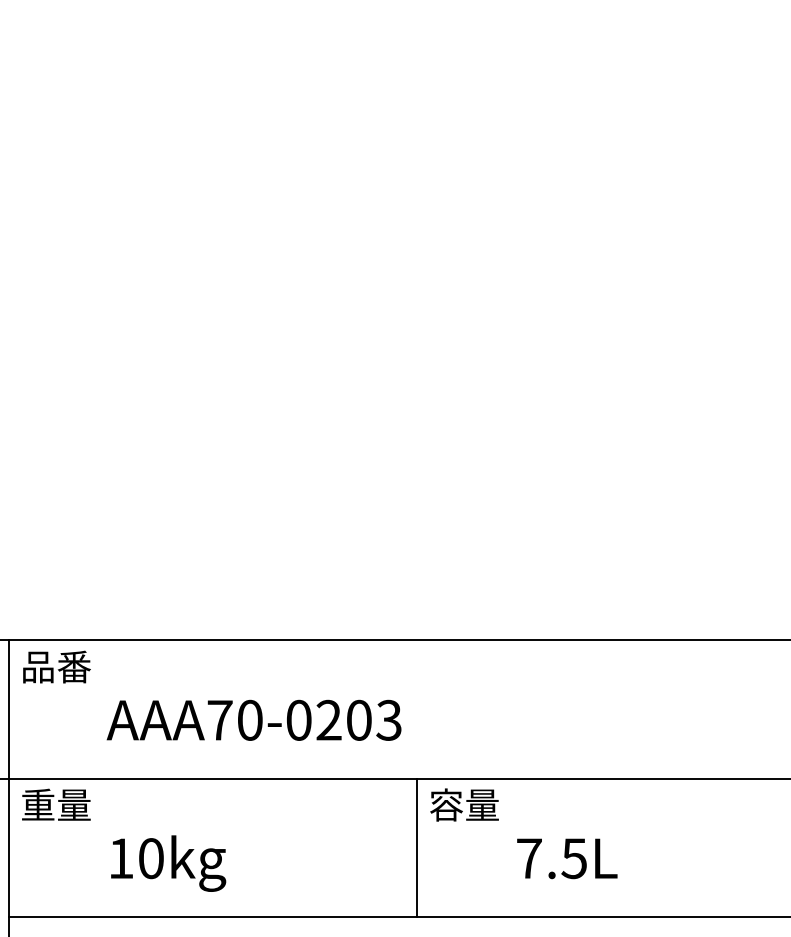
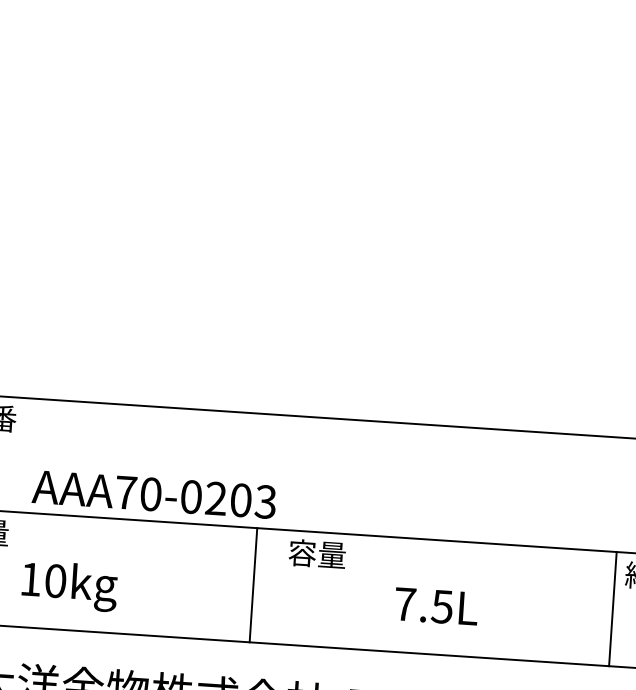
text: (253, 719) -> (153, 493), moved
line: (416, 847) -> (253, 585), moved
text: (567, 858) -> (436, 606), moved

